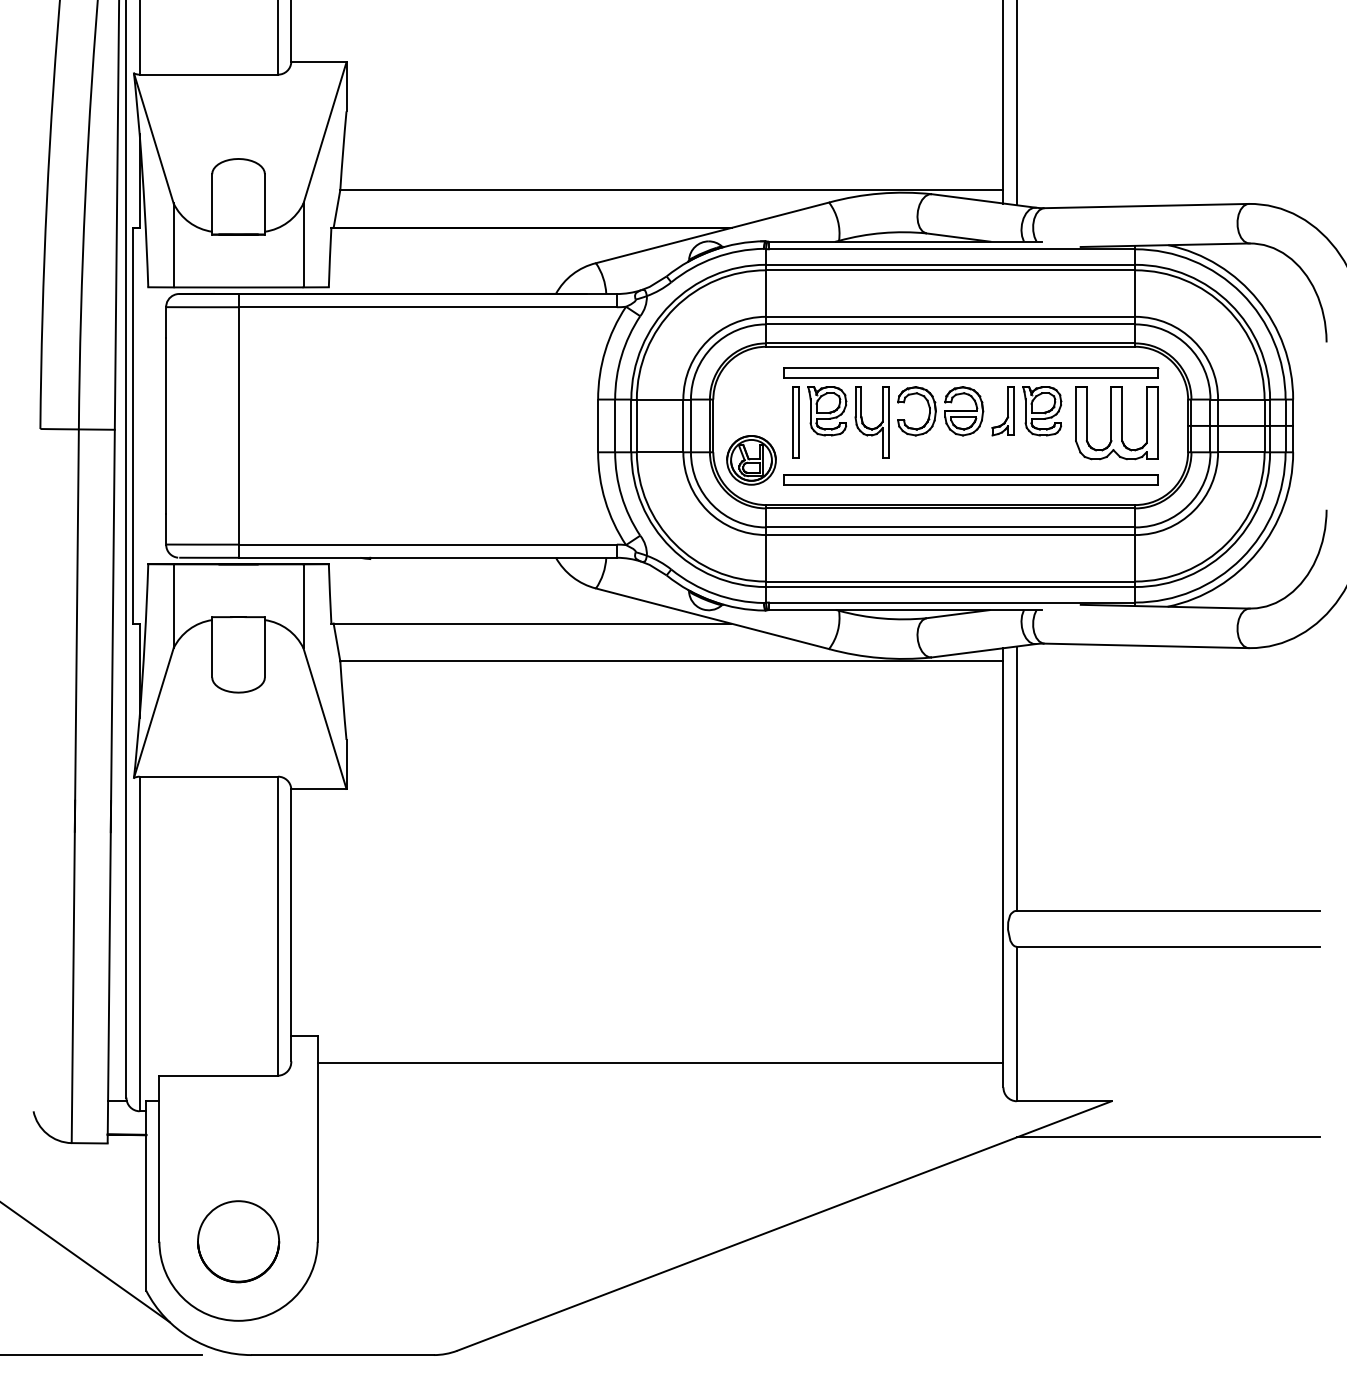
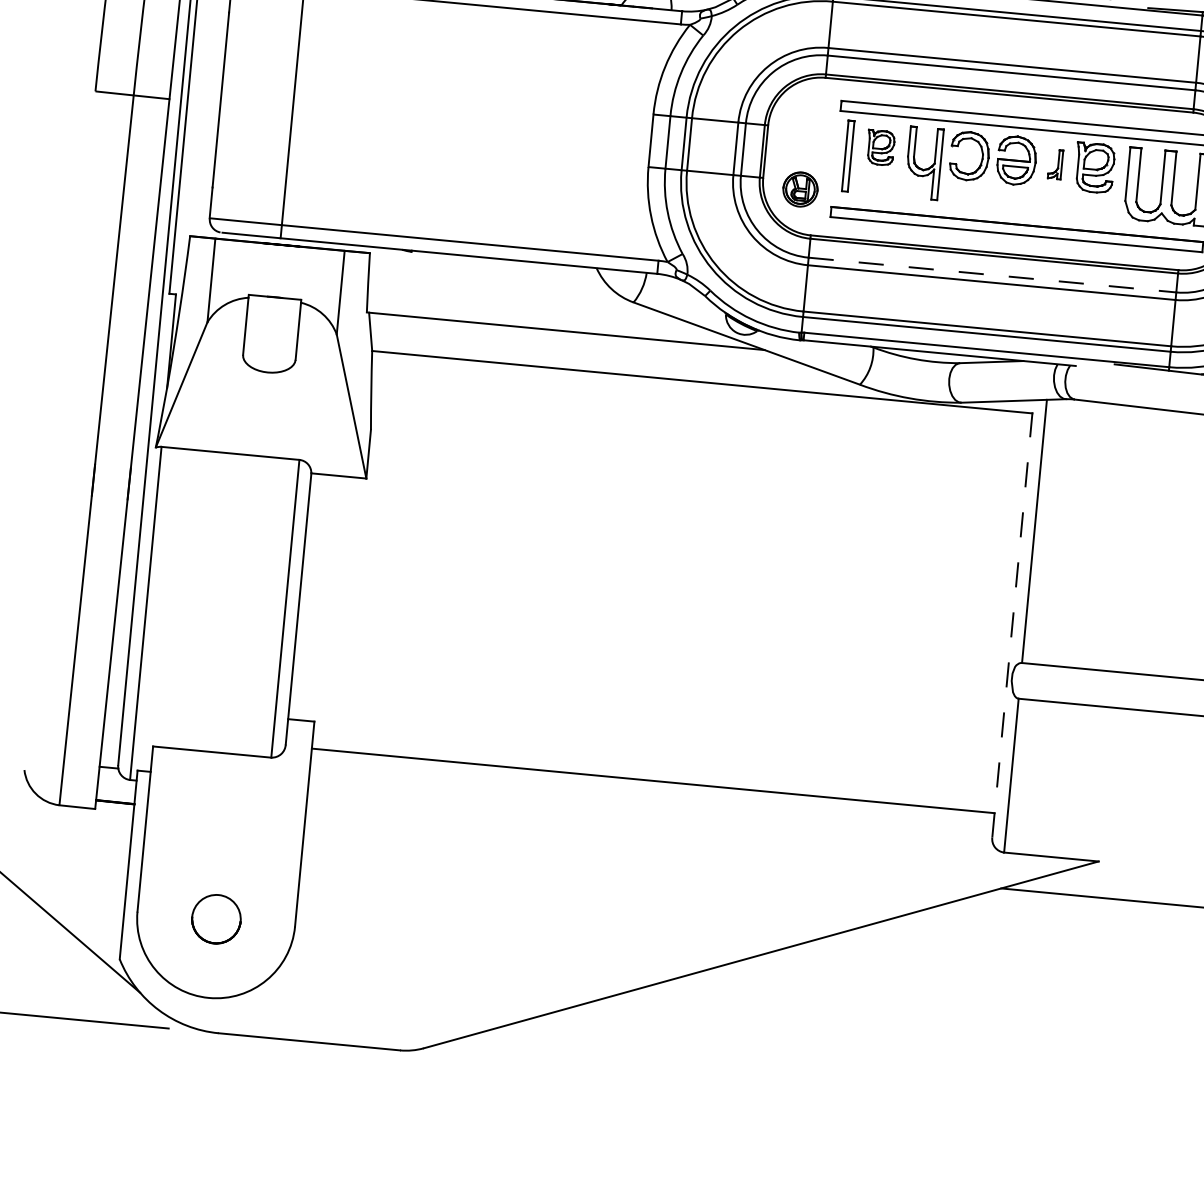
part: (827, 411) -> (880, 148), size x0.7
part: (1002, 411) -> (1054, 164), size x0.6
part: (751, 460) -> (800, 189), size x0.7
line: (950, 527) -> (992, 275), solid -> dashed
line: (1003, 867) -> (1013, 618), solid -> dashed
circle: (238, 1241) -> (216, 918), size x0.6

